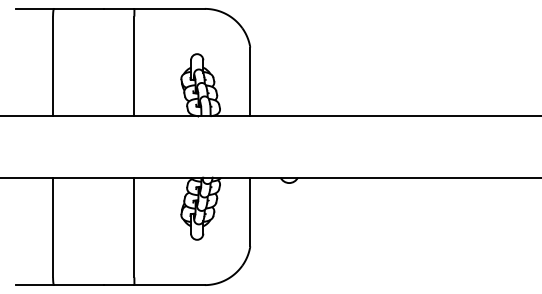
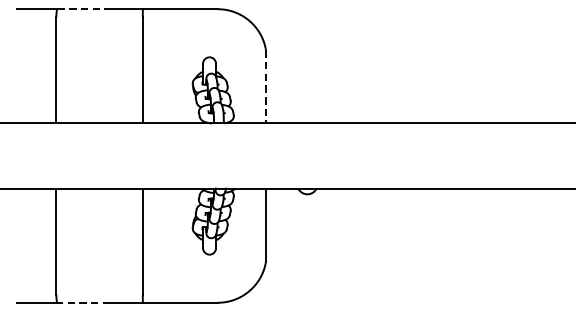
line: (78, 8) -> (83, 8), solid -> dashed
line: (250, 82) -> (266, 87), solid -> dashed
line: (78, 285) -> (83, 303), solid -> dashed

